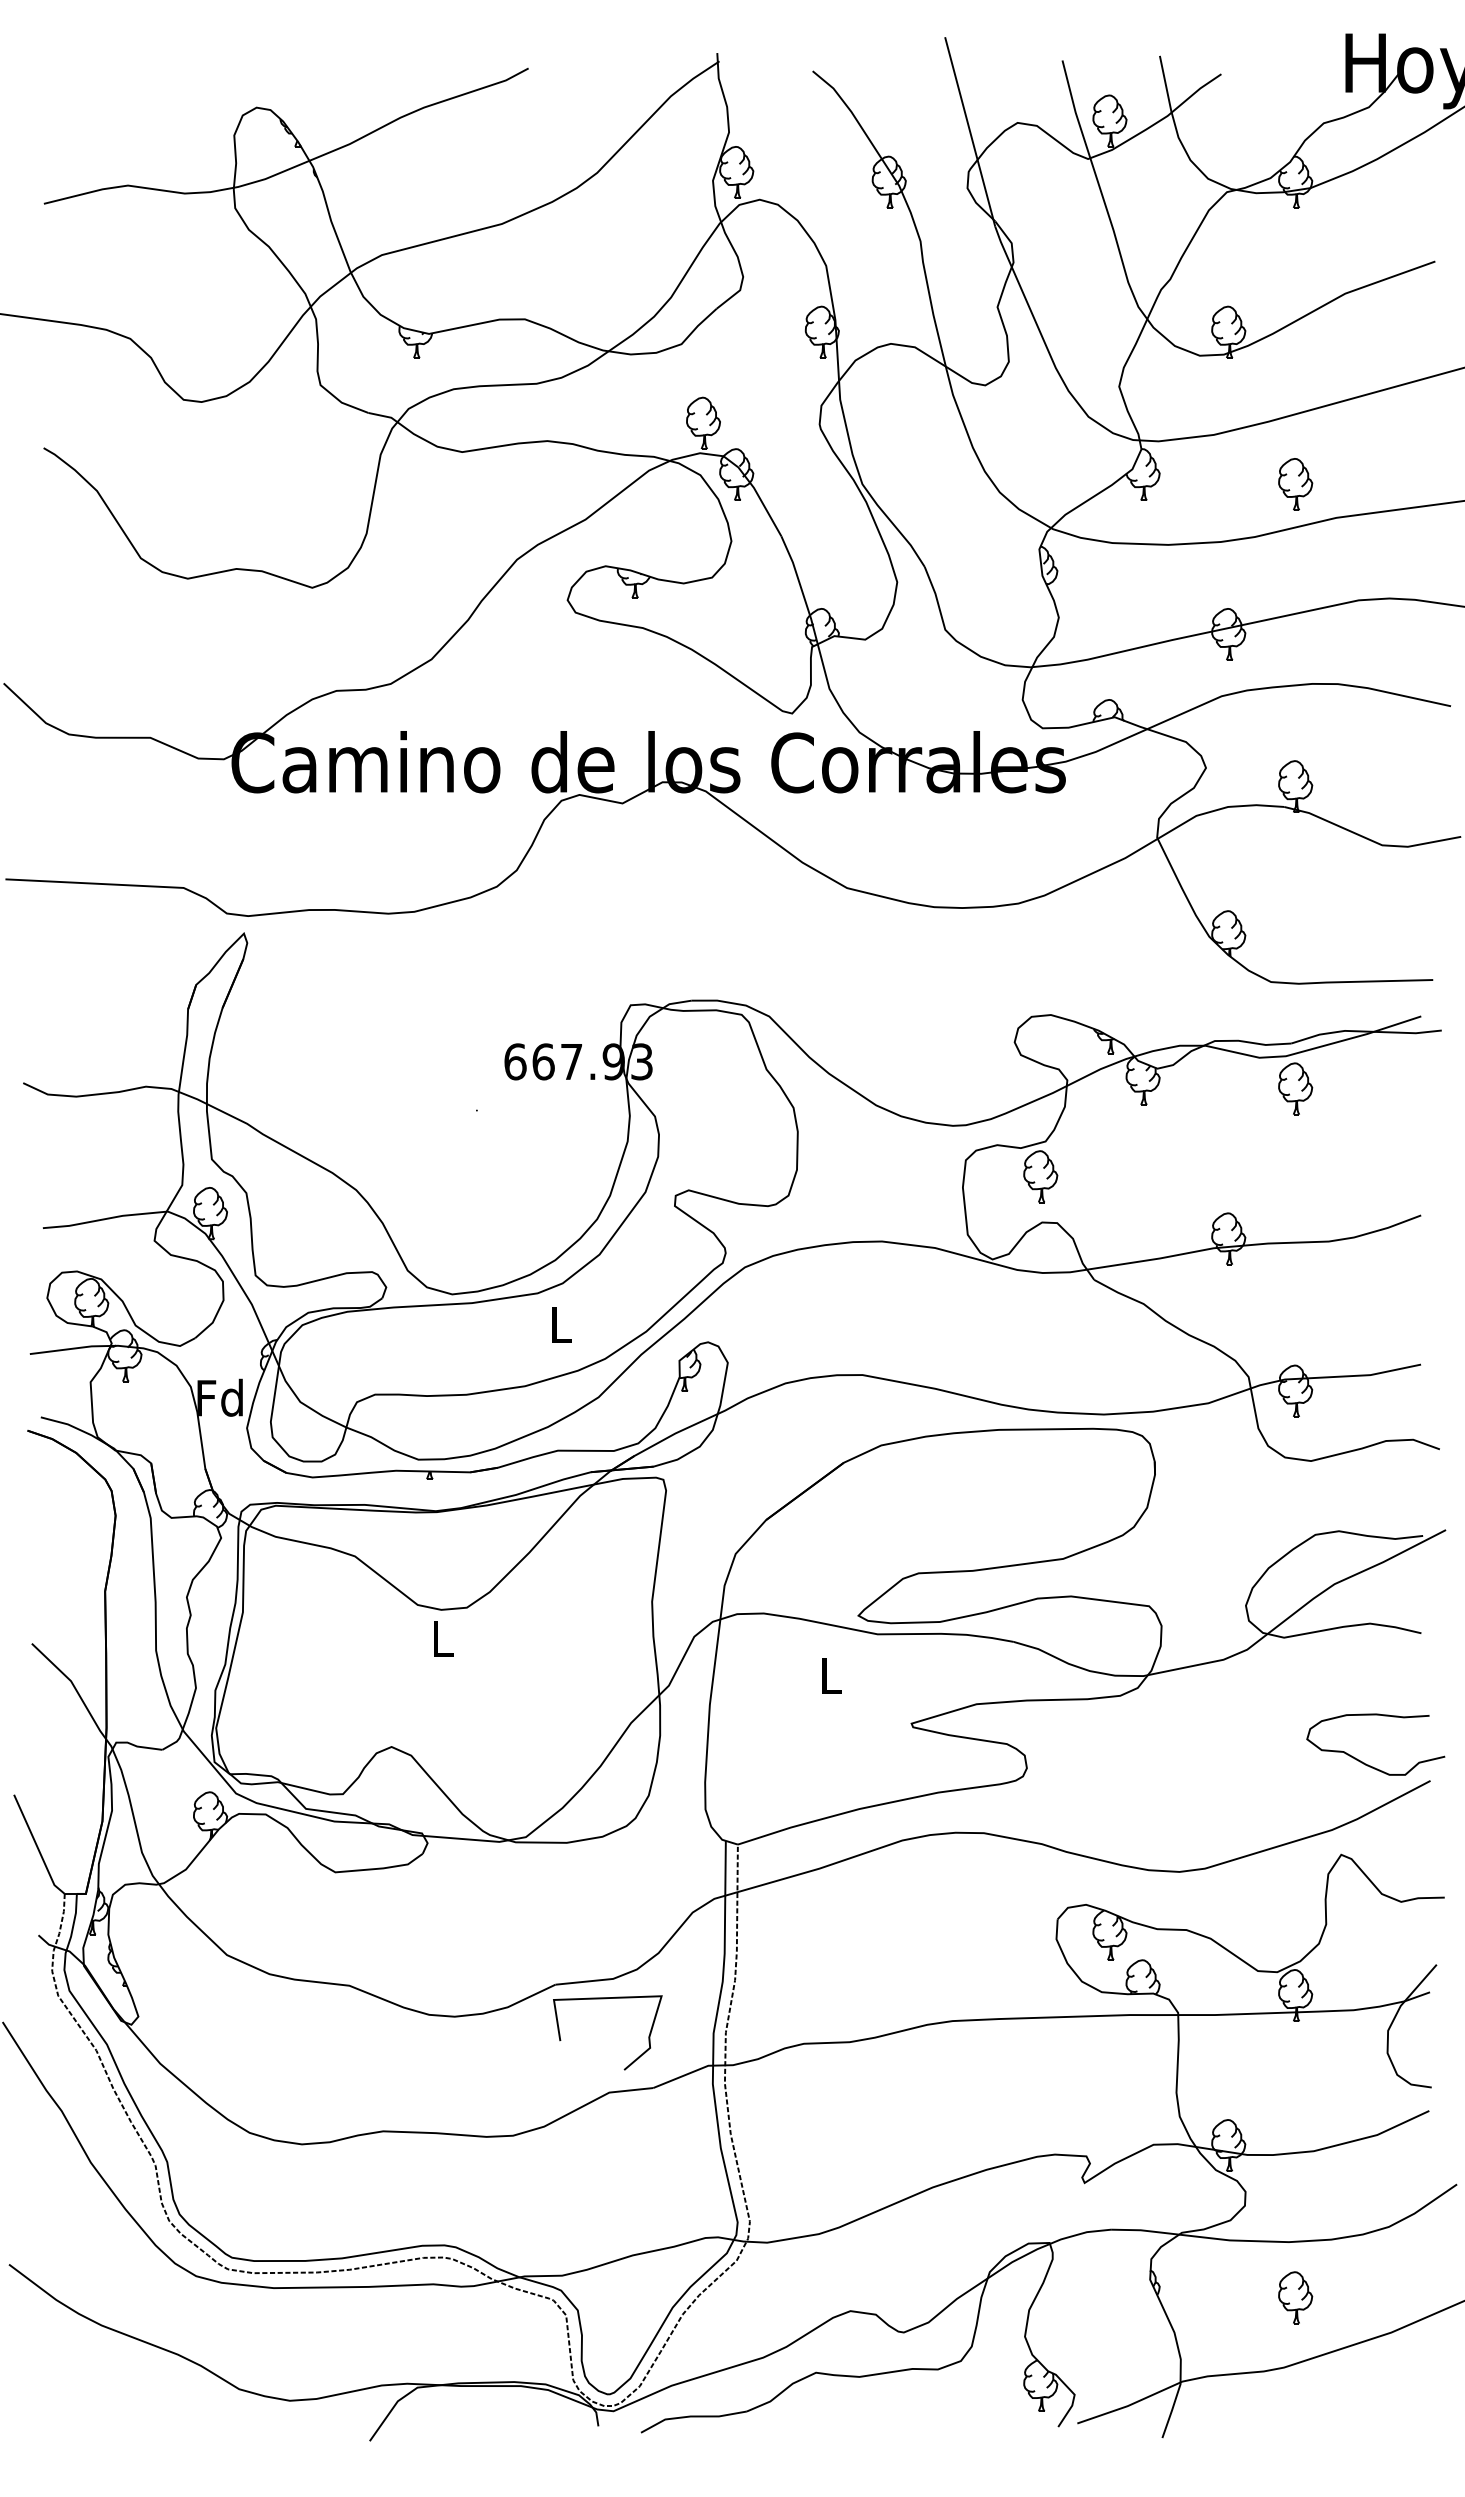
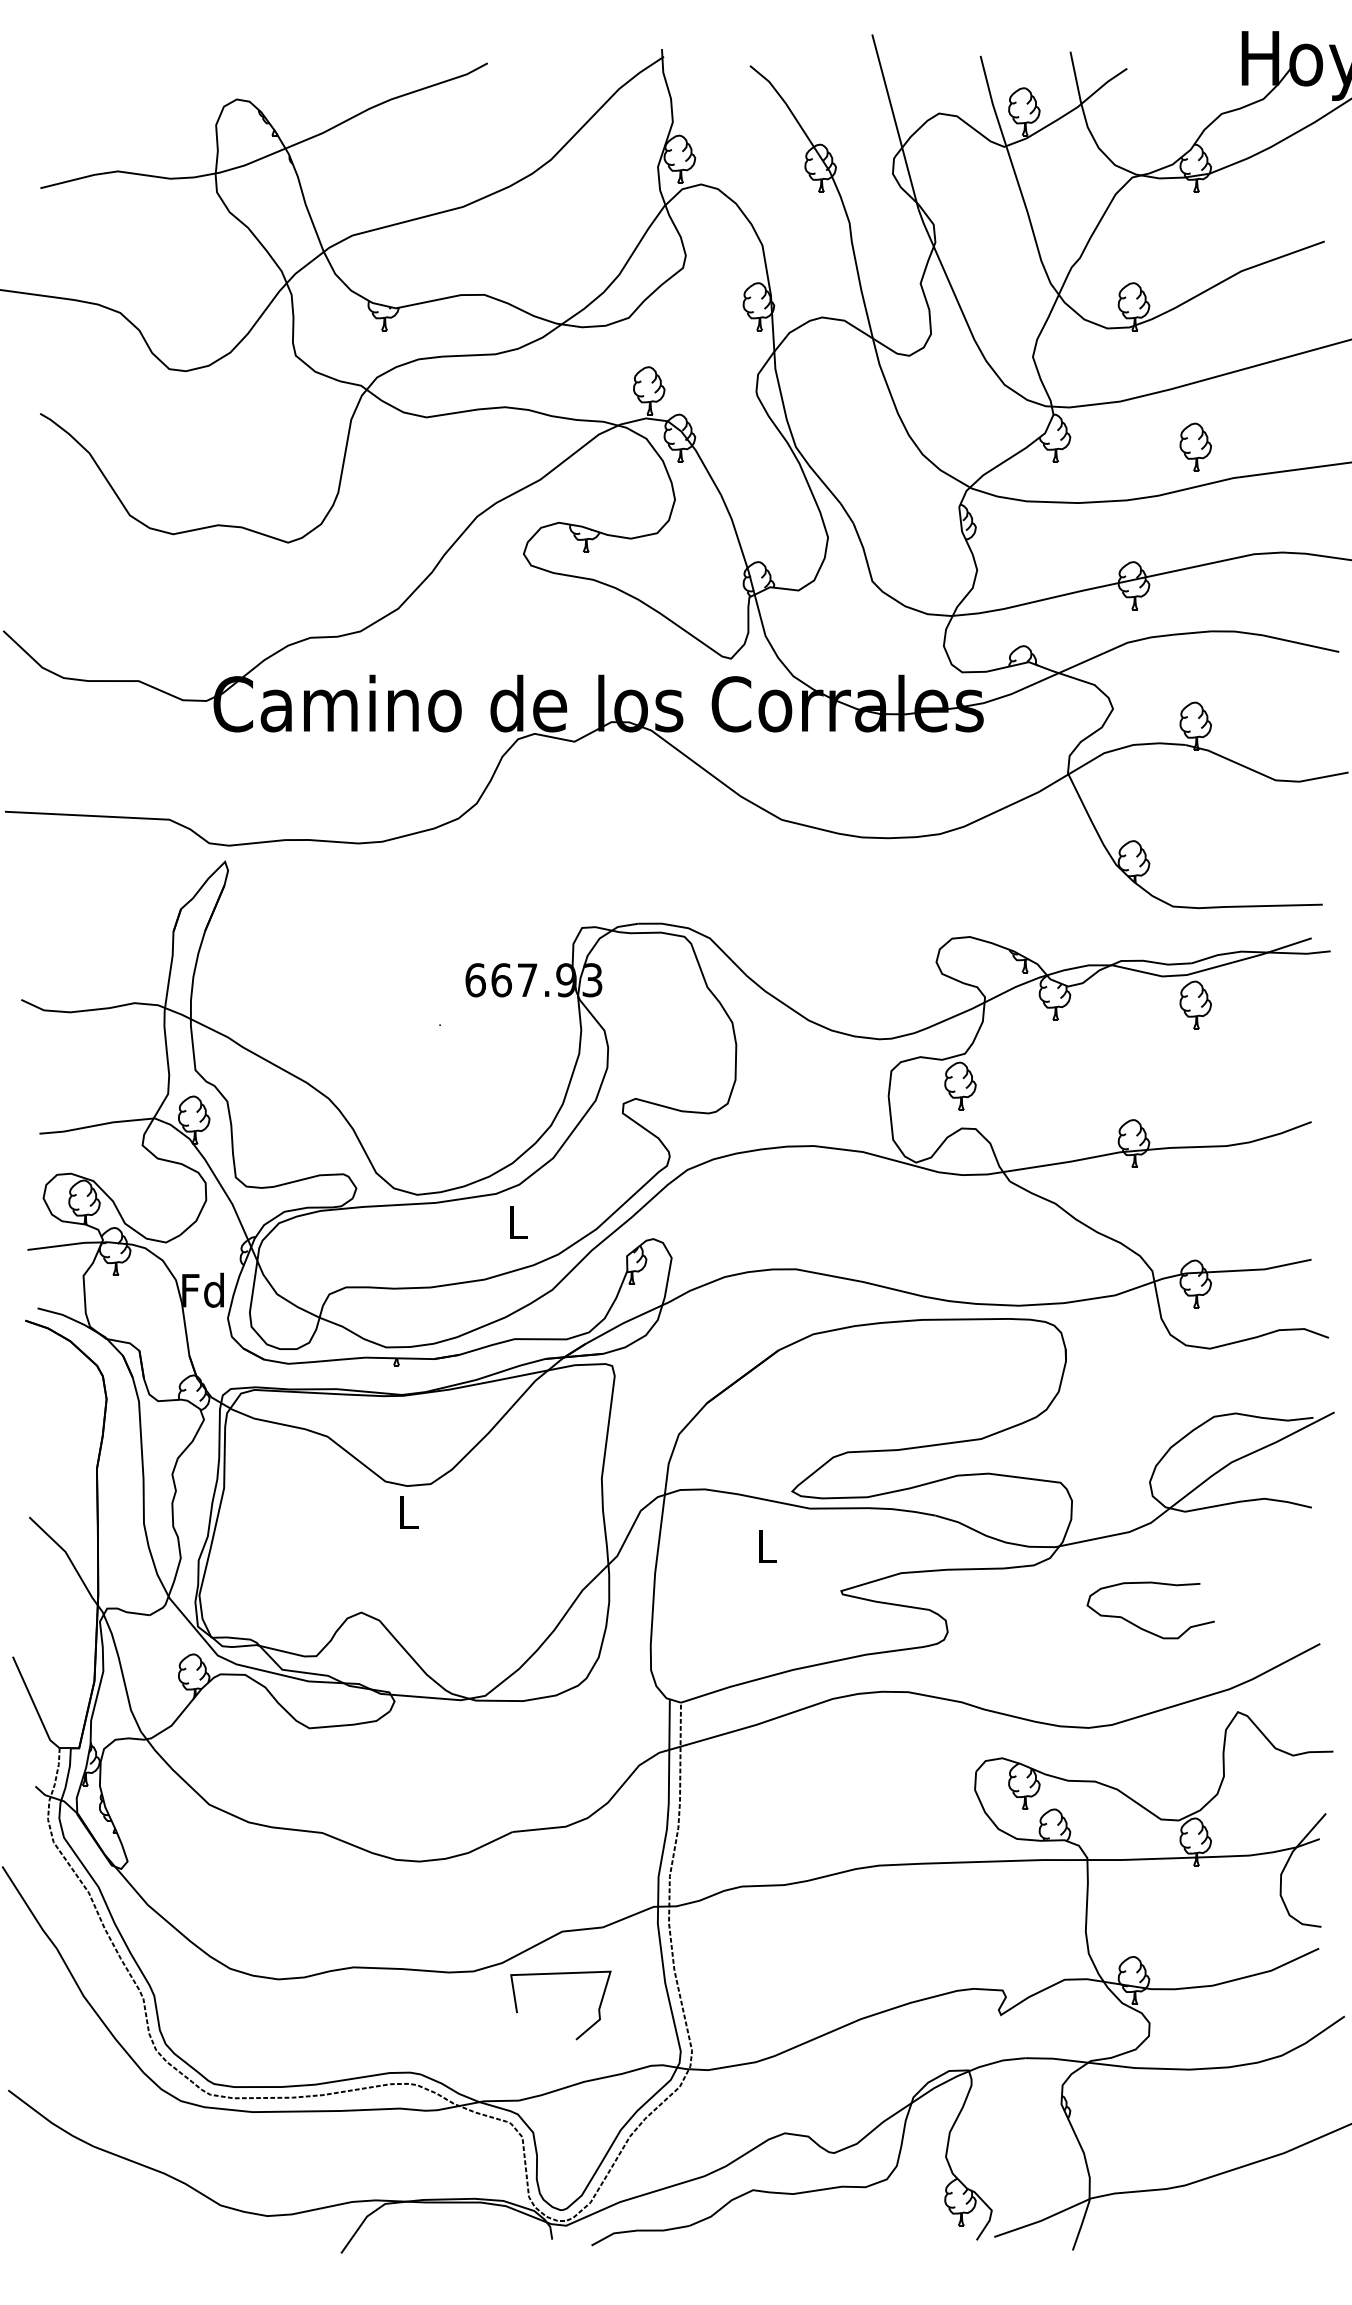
curve: (1365, 1763) -> (1141, 1627), moved
curve: (607, 1999) -> (560, 1974), moved
part: (1295, 2297) -> (1195, 2120), removed

